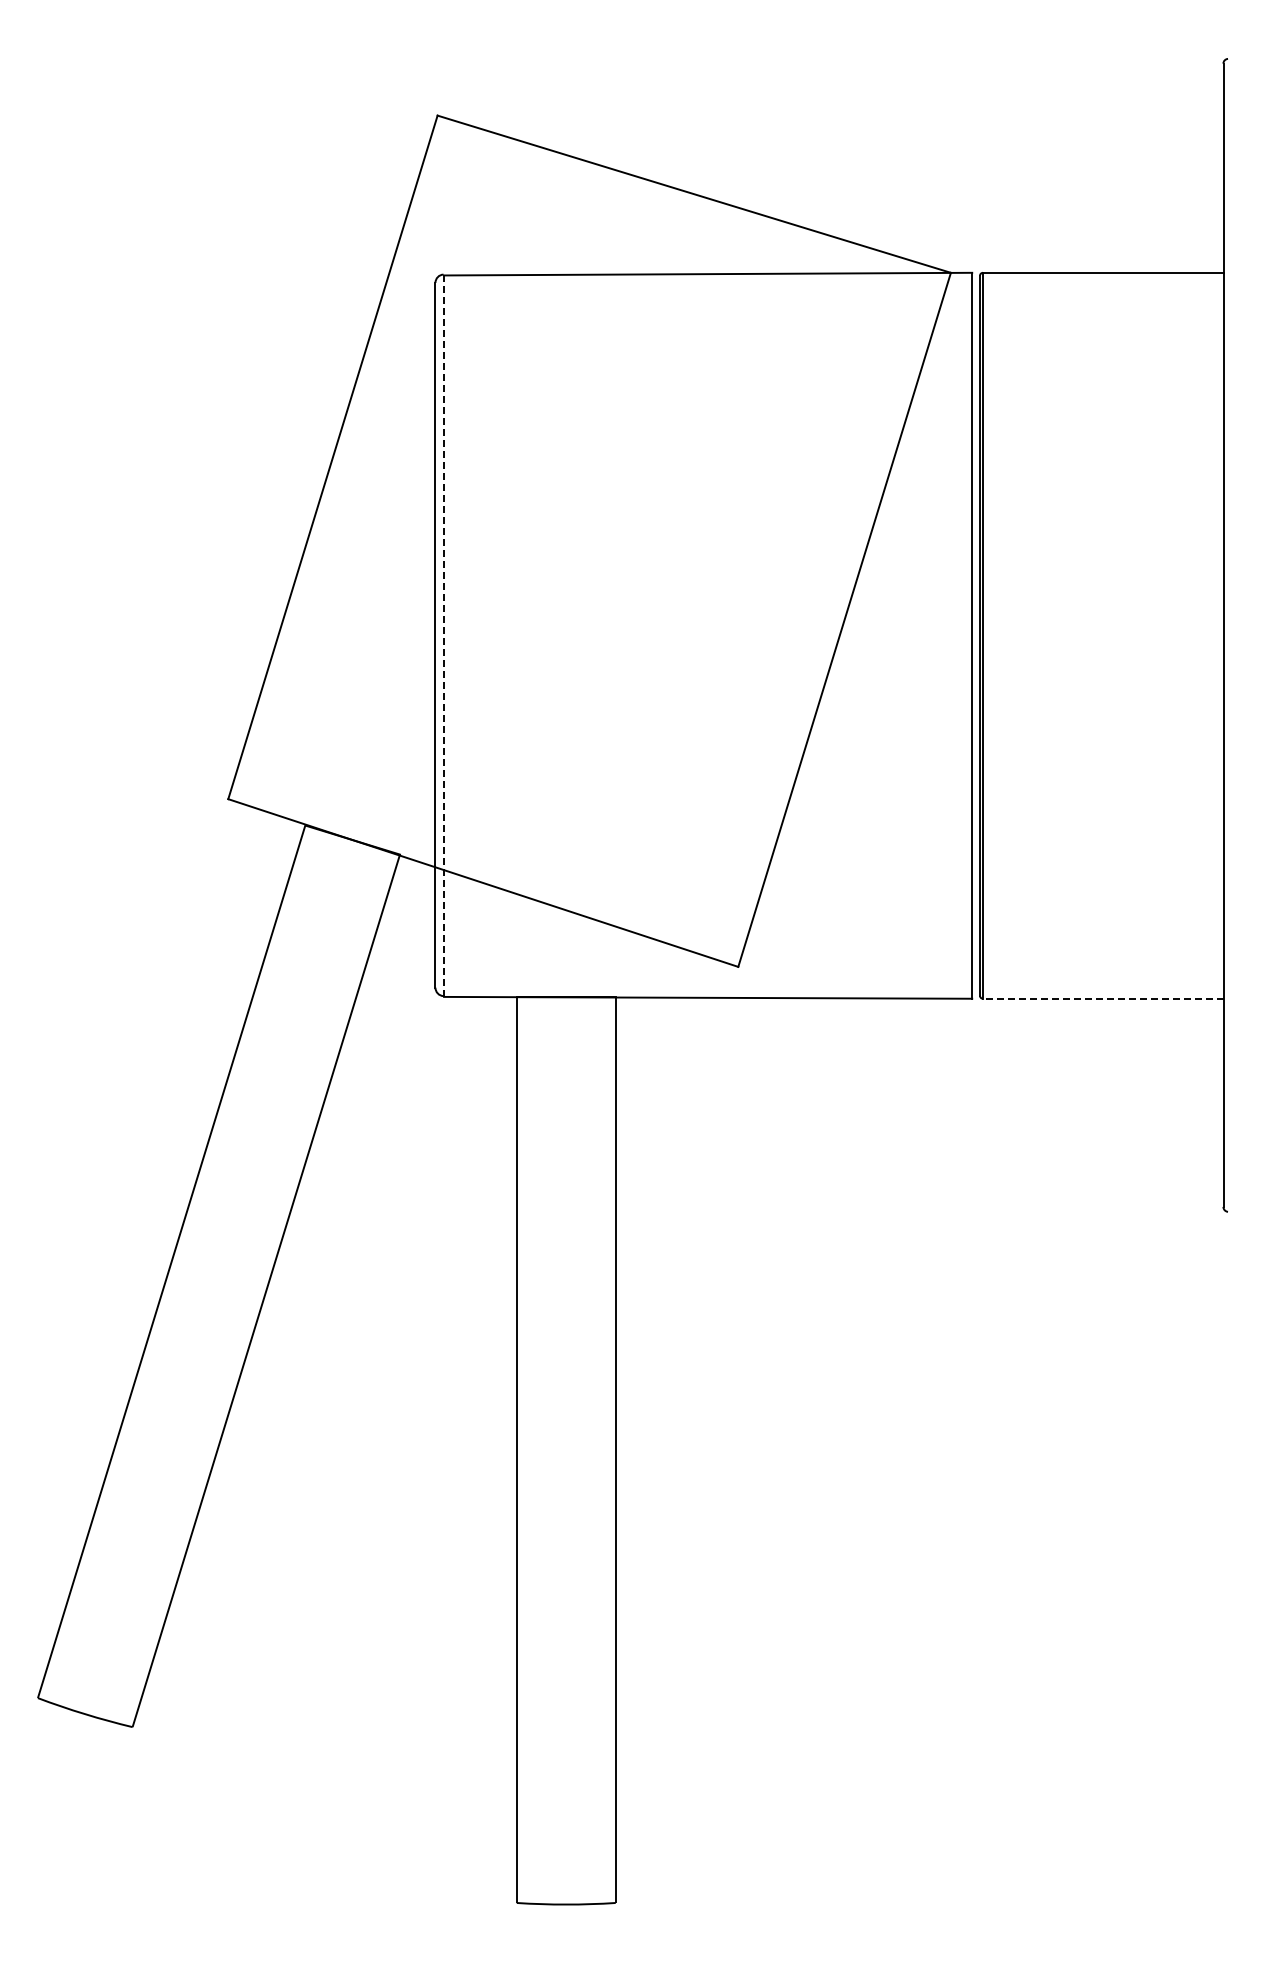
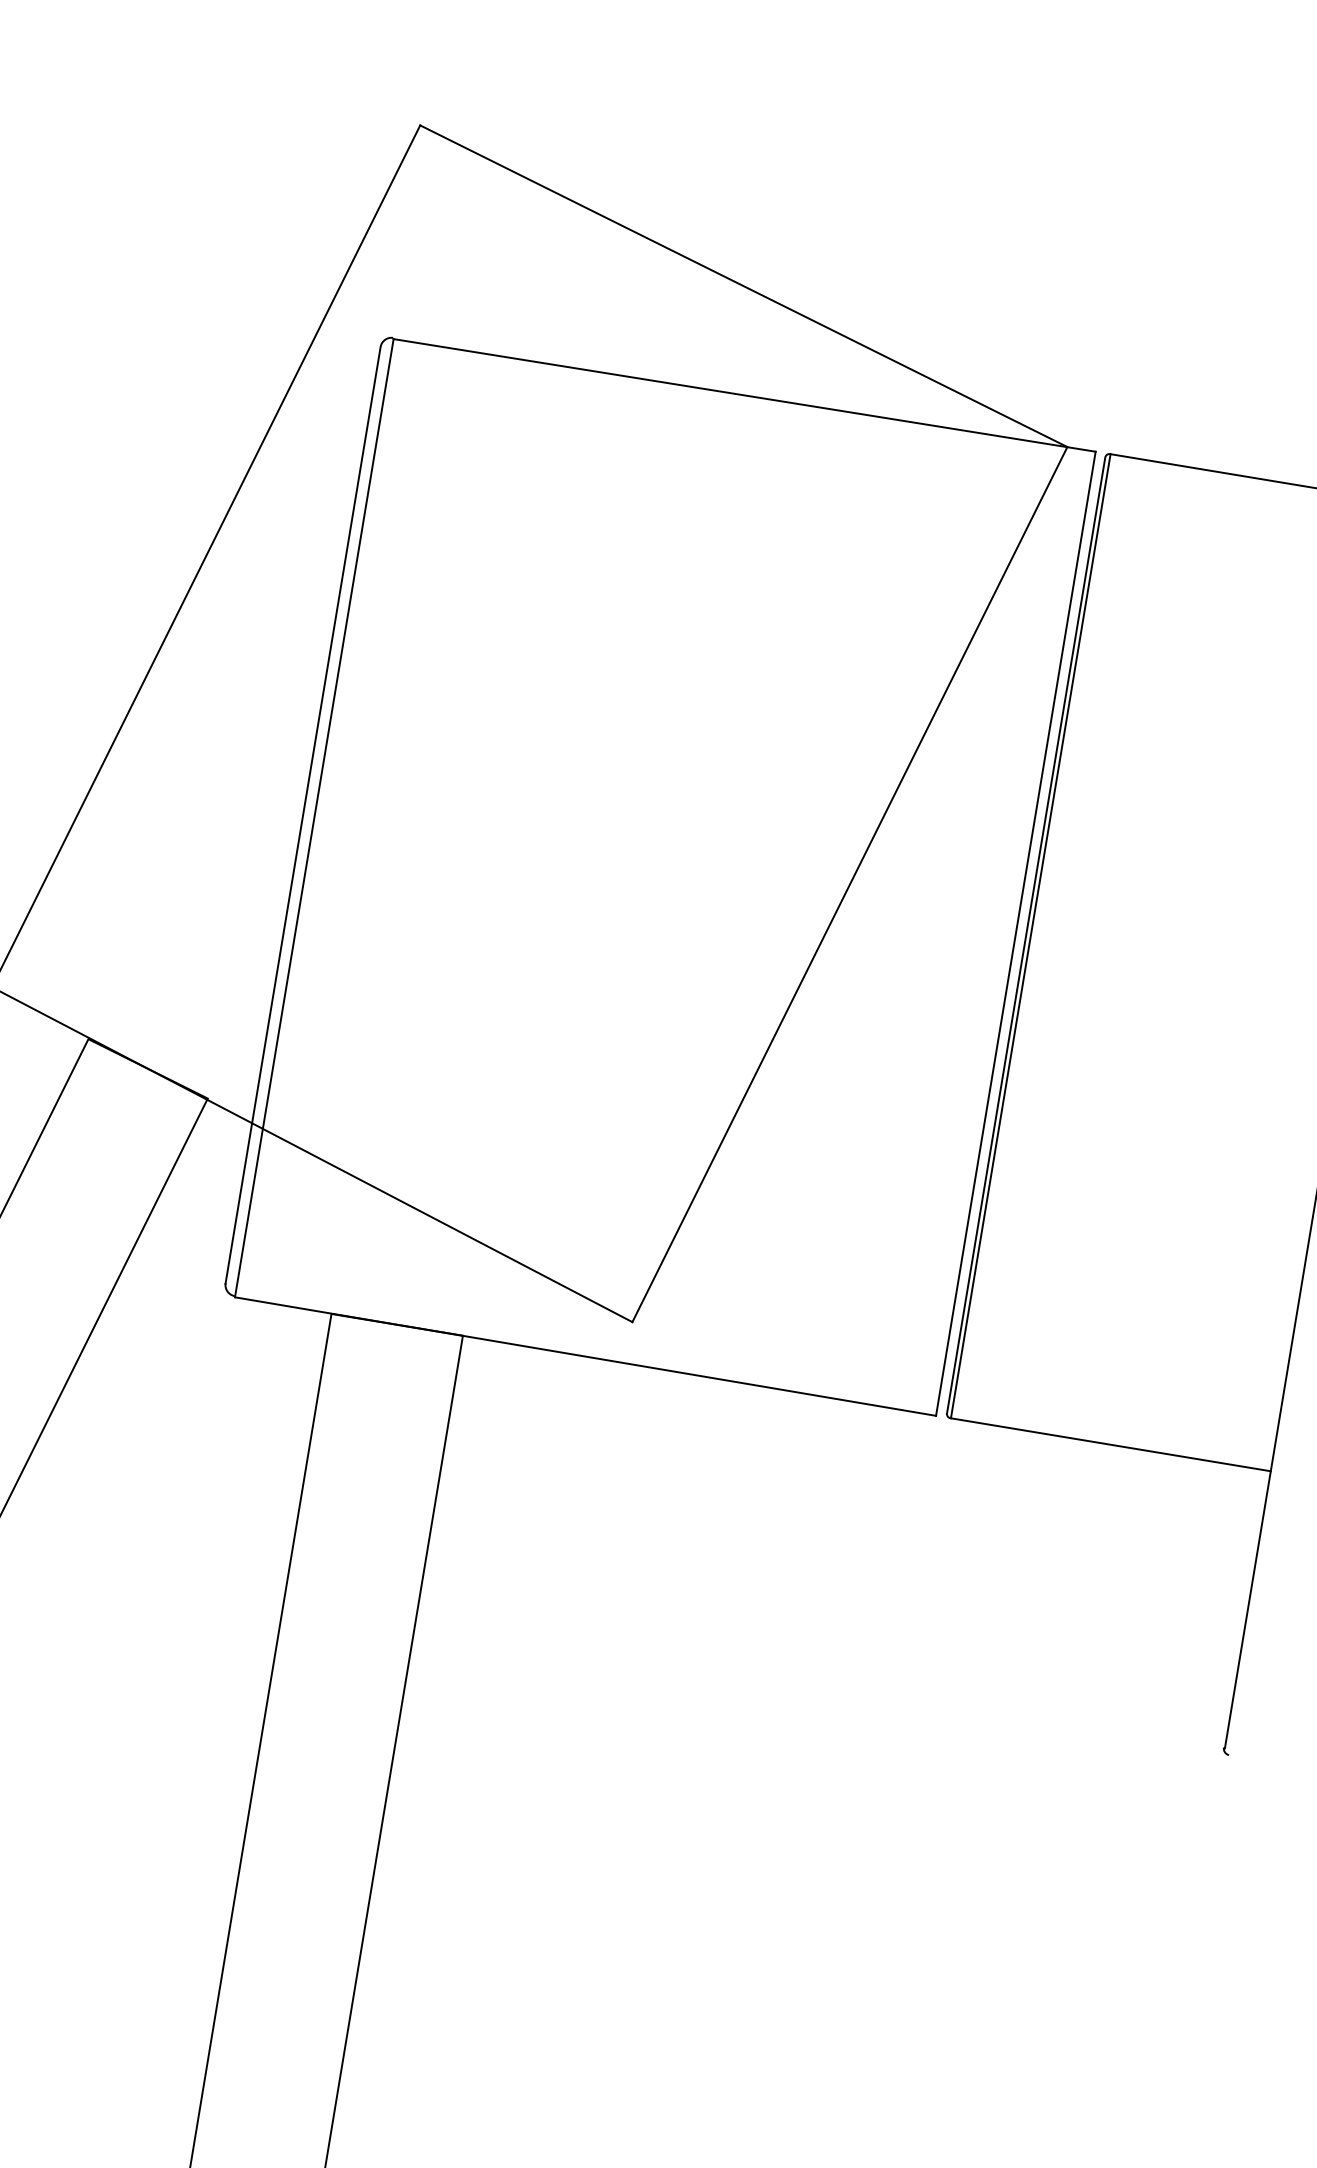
line: (444, 636) -> (314, 818), dashed -> solid
line: (1103, 998) -> (1110, 1444), dashed -> solid

